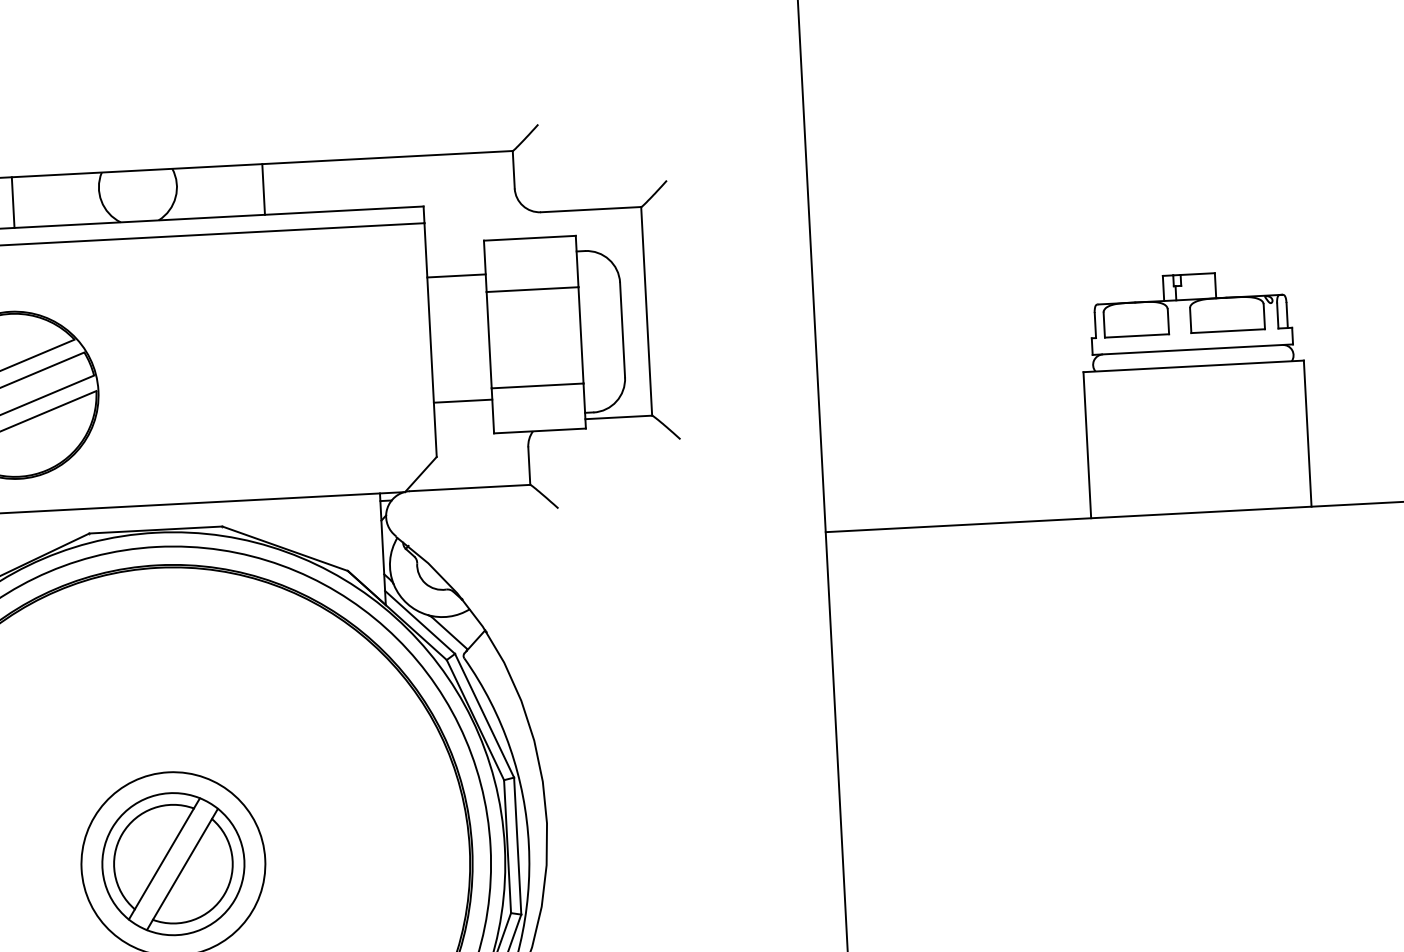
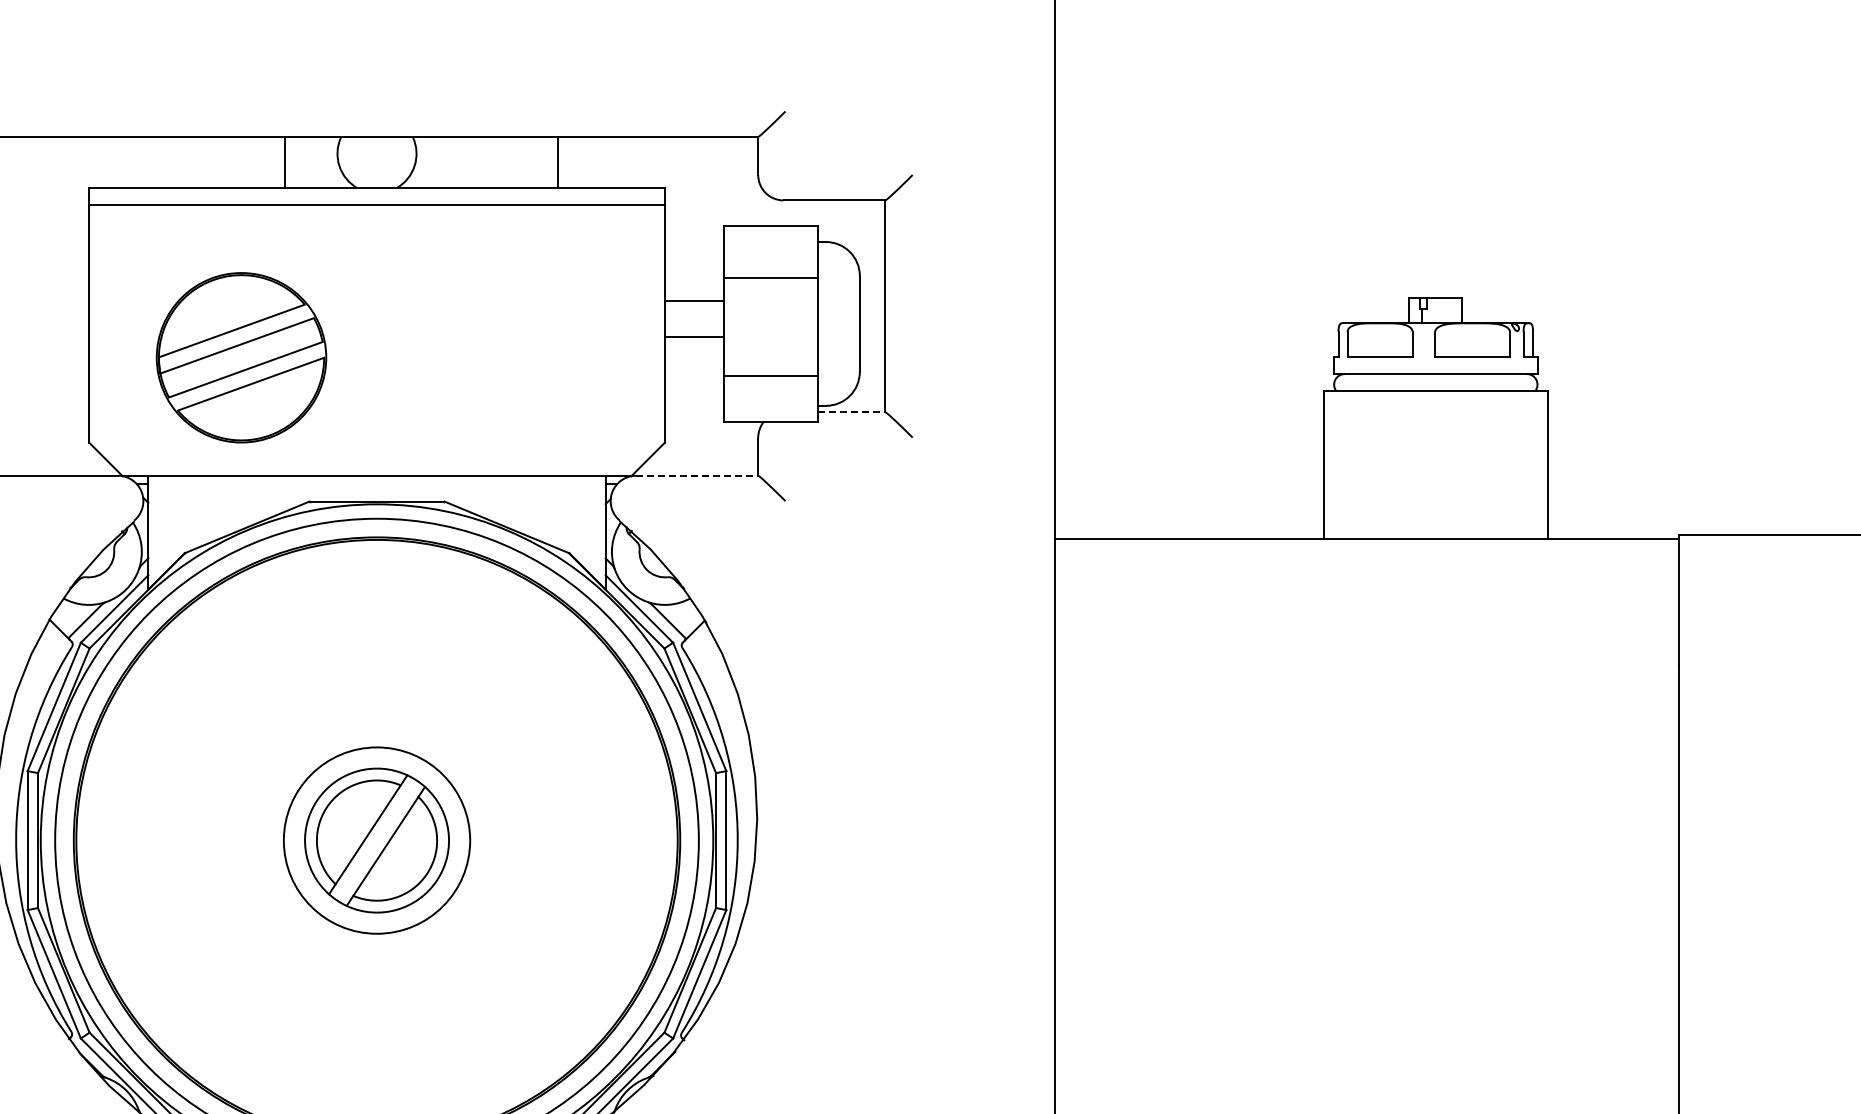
line: (264, 189) -> (558, 162), moved
line: (12, 202) -> (284, 162), moved
line: (456, 276) -> (694, 301), moved
line: (462, 401) -> (694, 337), moved
line: (618, 417) -> (851, 412), solid -> dashed
line: (470, 487) -> (697, 475), solid -> dashed

